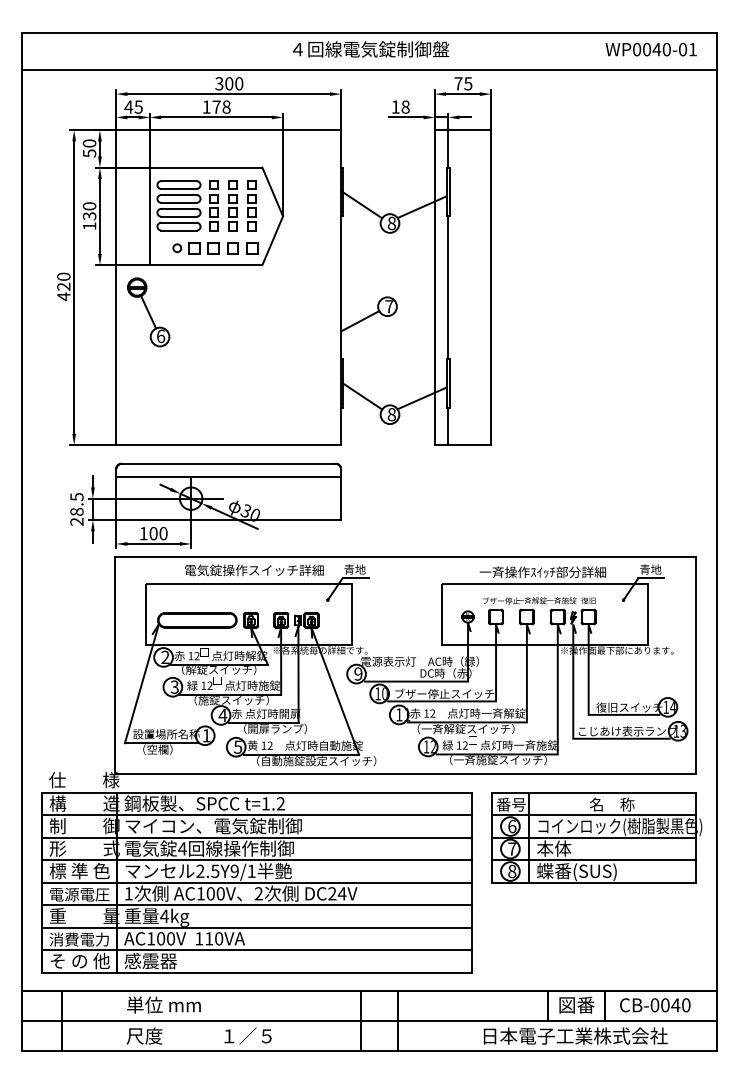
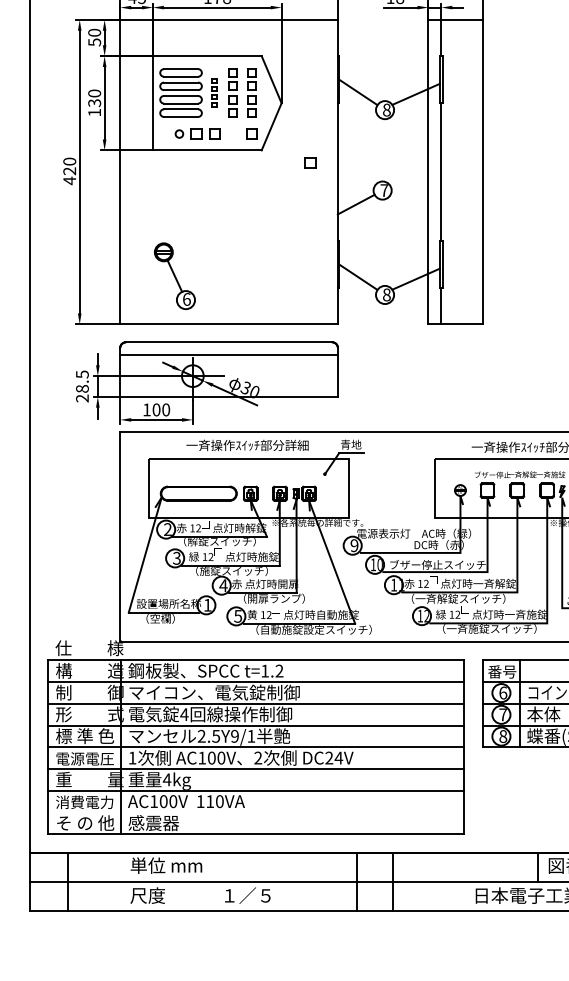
part: (213, 205) -> (214, 92), size x0.6
part: (232, 248) -> (310, 163), moved
part: (148, 312) -> (174, 276), moved
text: (253, 570) -> (253, 445), 電気錠操作スイッチ詳細 -> 一斉操作ｽｲｯﾁ部分詳細
line: (256, 950) -> (255, 812), removed

